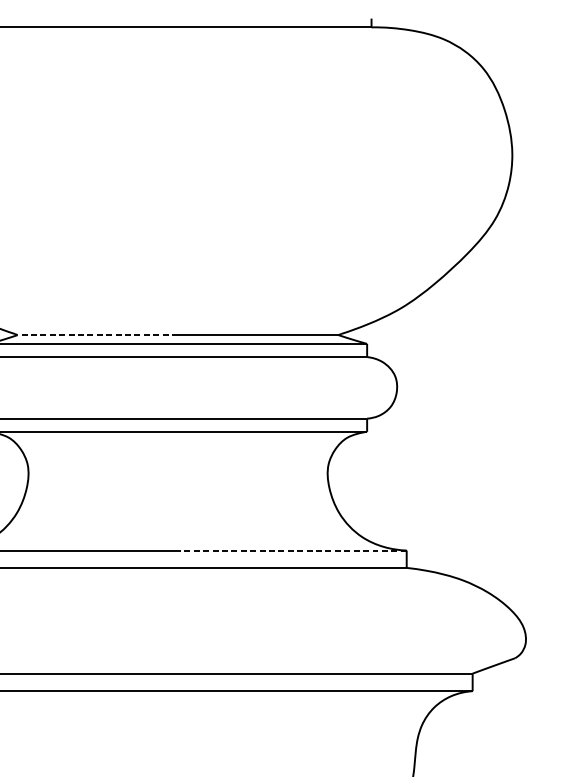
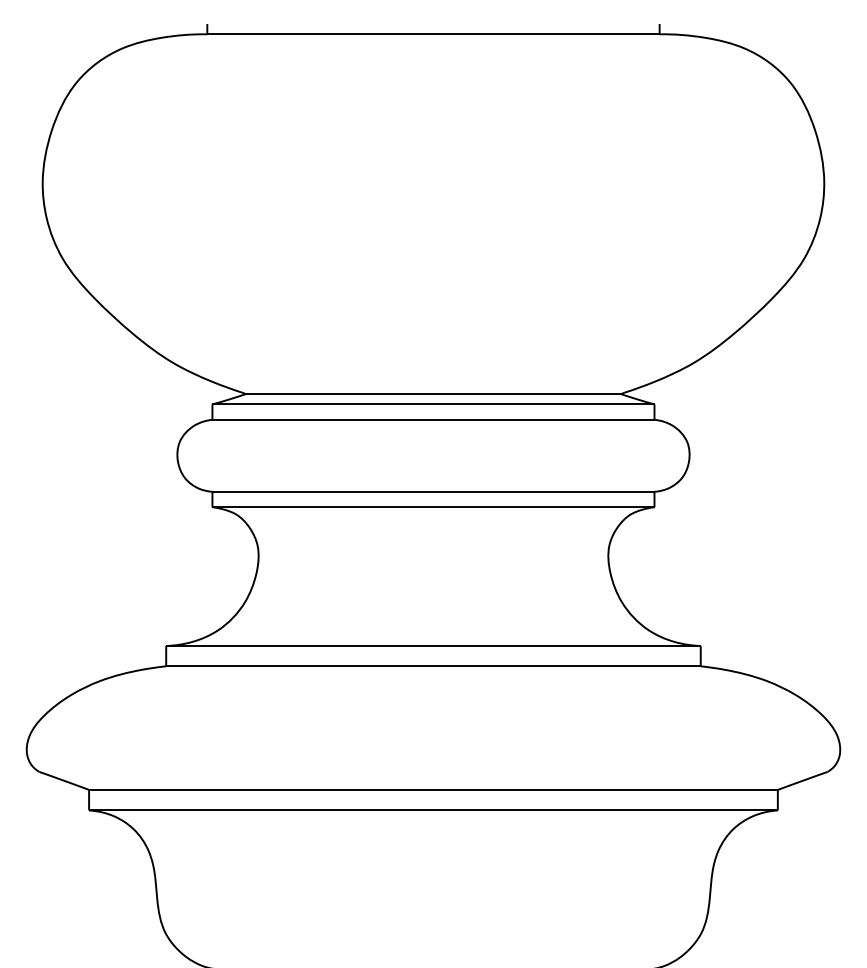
line: (97, 335) -> (339, 394), dashed -> solid
line: (292, 550) -> (567, 645), dashed -> solid

